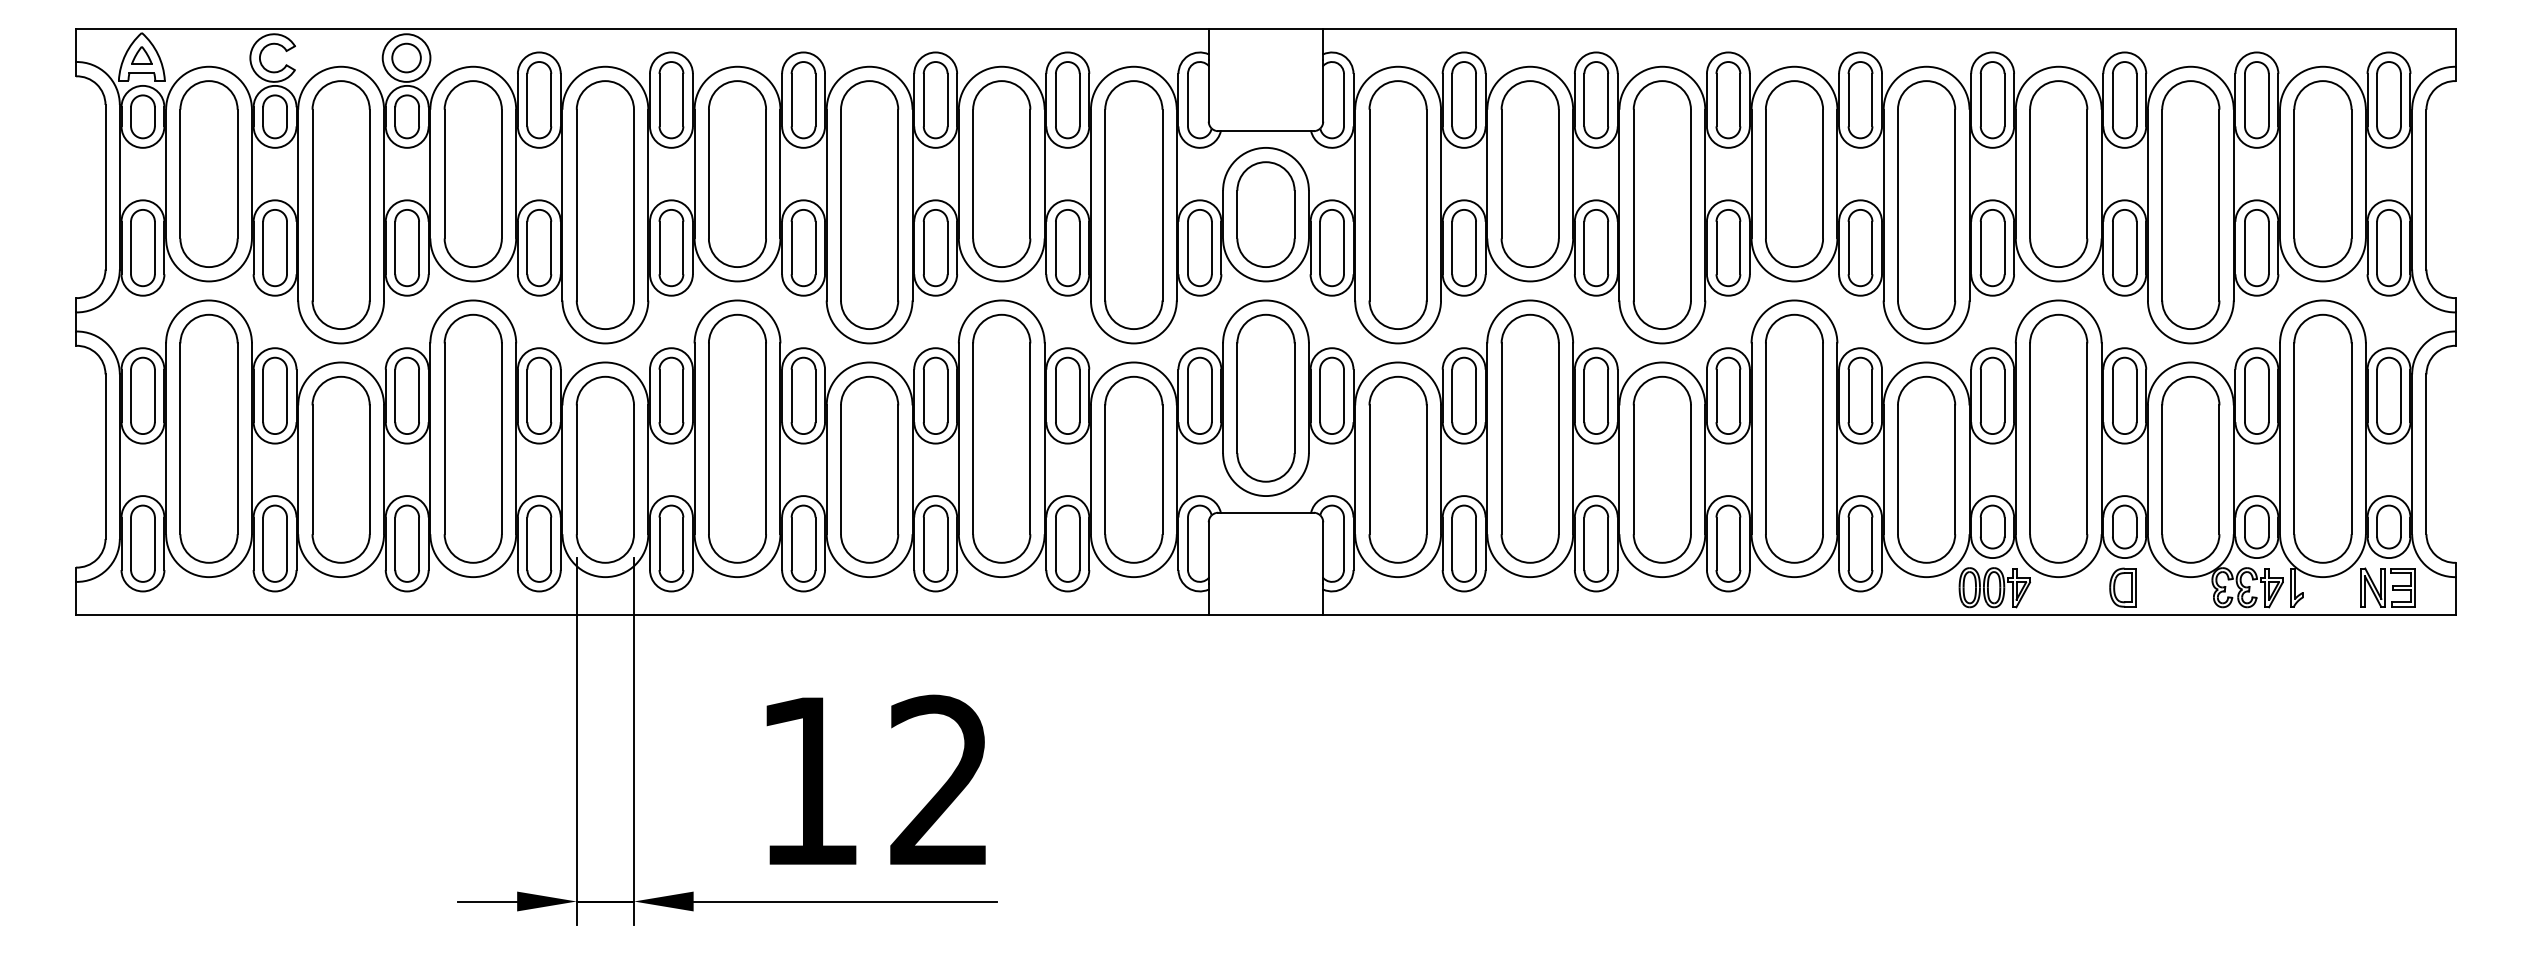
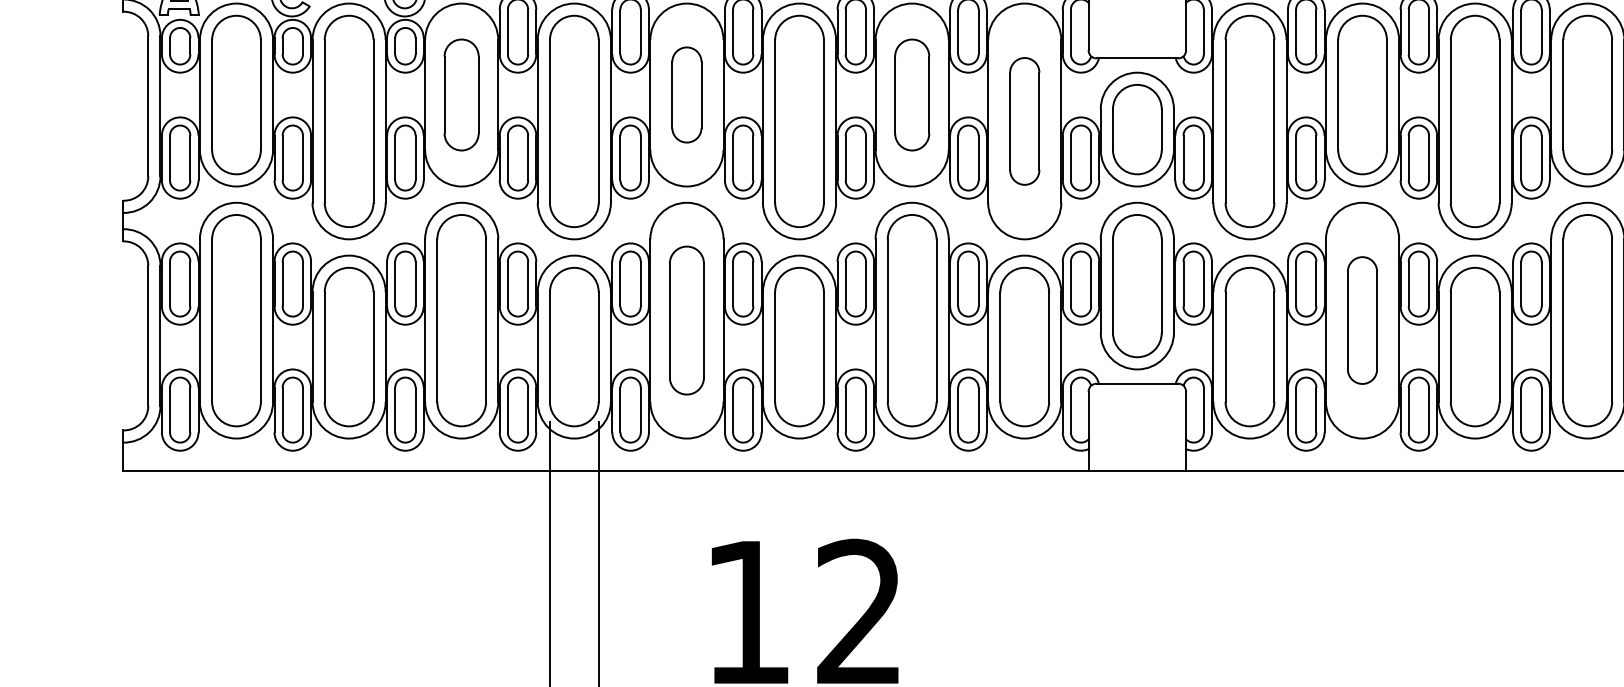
part: (472, 173) -> (461, 94), size x0.7
part: (737, 173) -> (686, 94), size x0.6
part: (1001, 173) -> (911, 94), size x0.7
part: (1133, 204) -> (1024, 120), size x0.6
part: (737, 438) -> (686, 320), size x0.7
part: (1529, 438) -> (1361, 320), size x0.6

